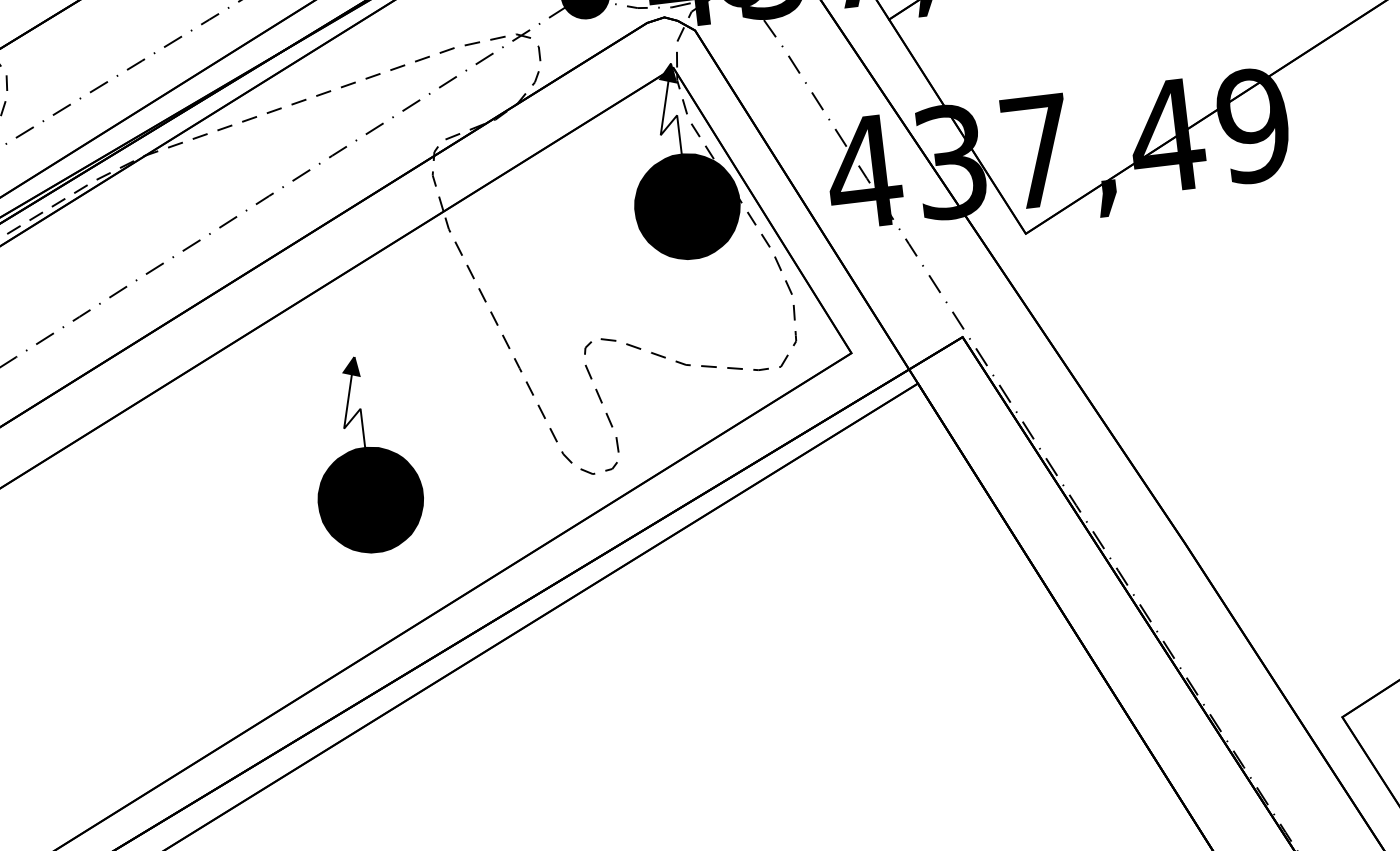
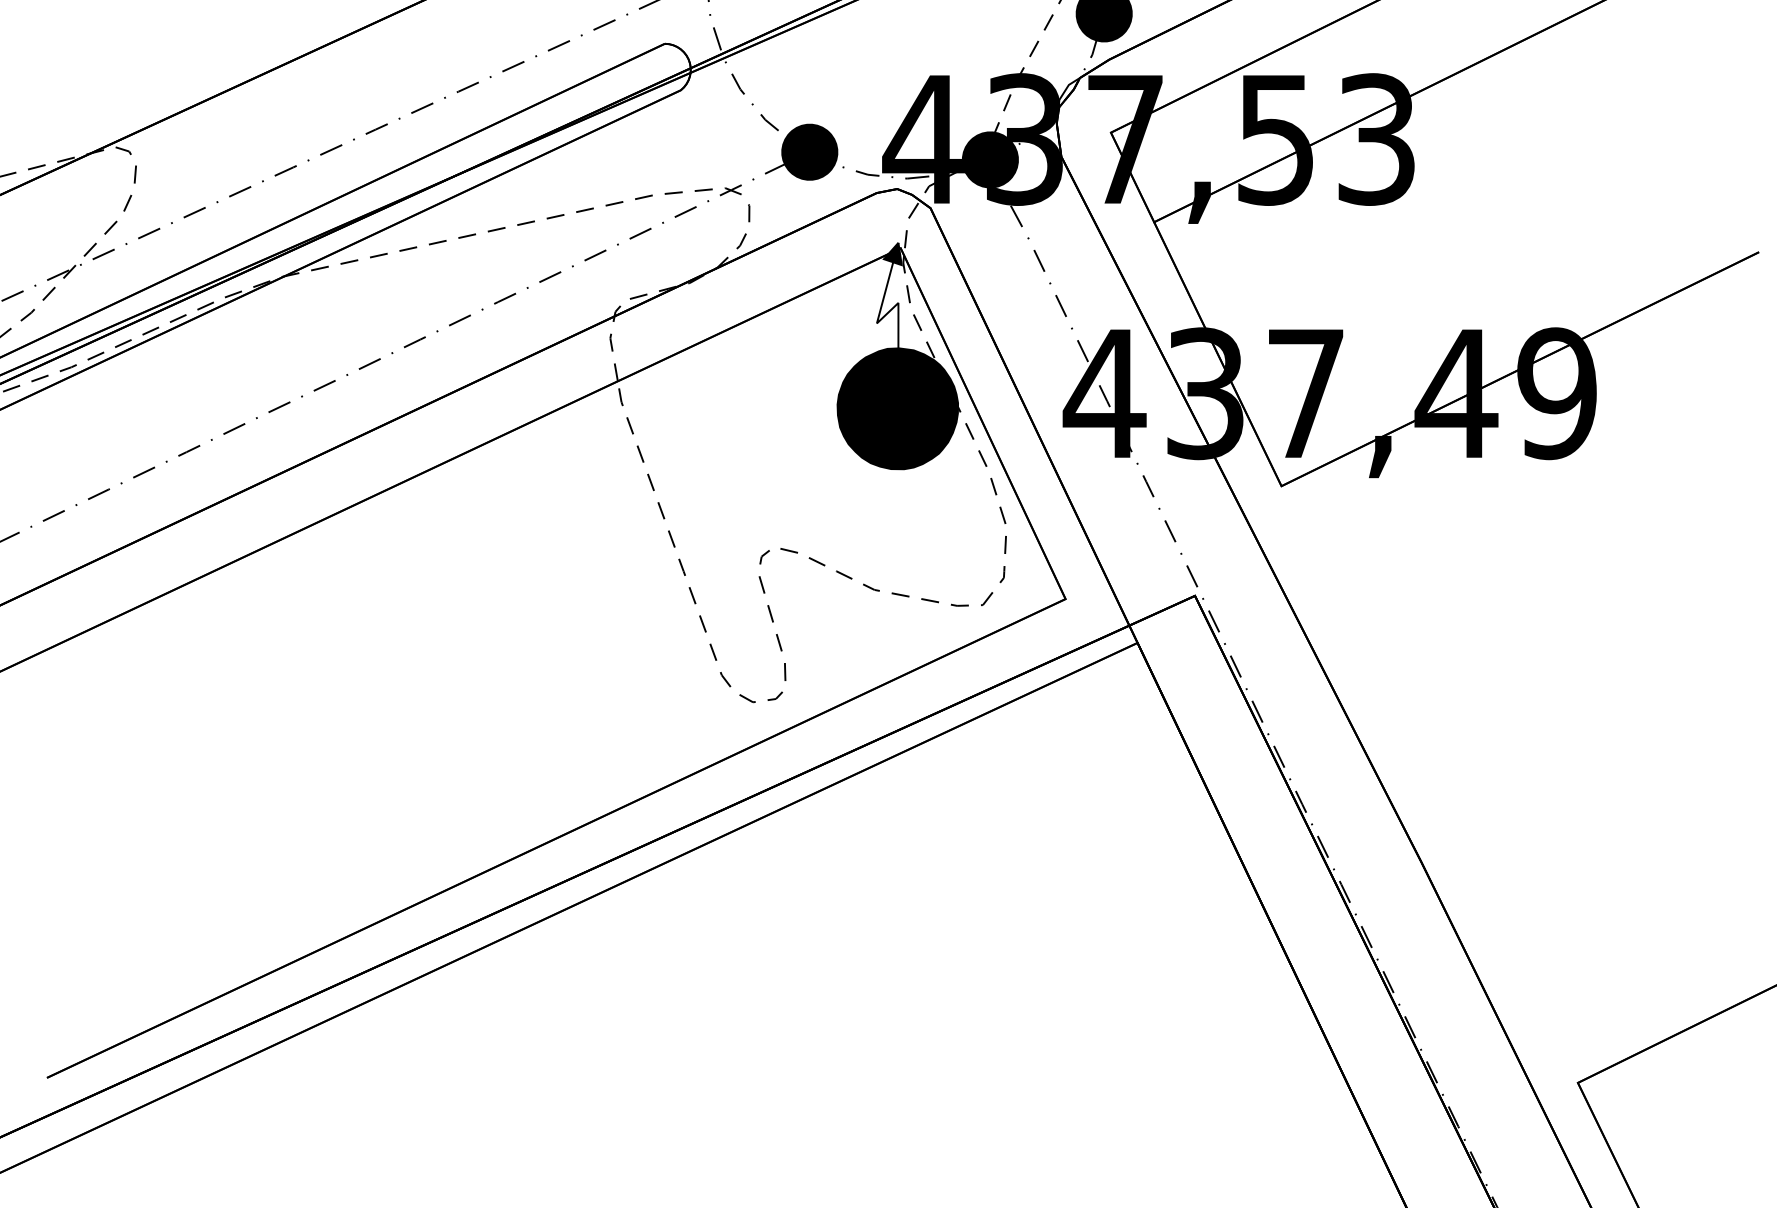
part: (365, 454) -> (495, 648), removed

